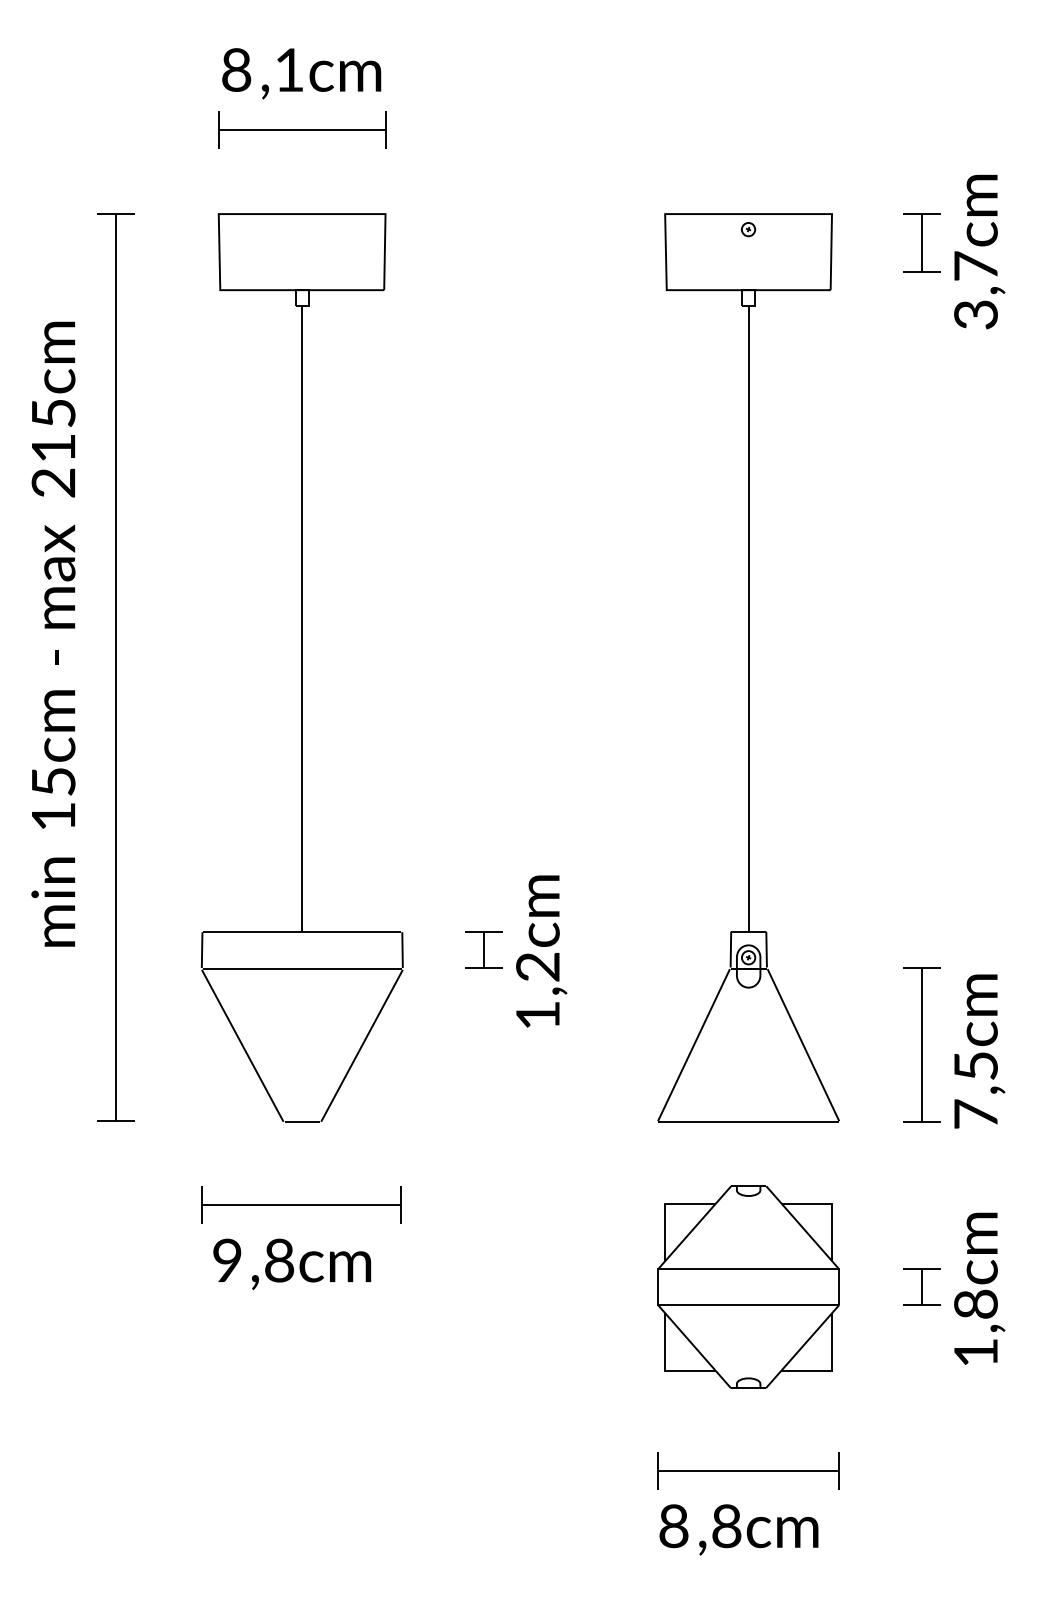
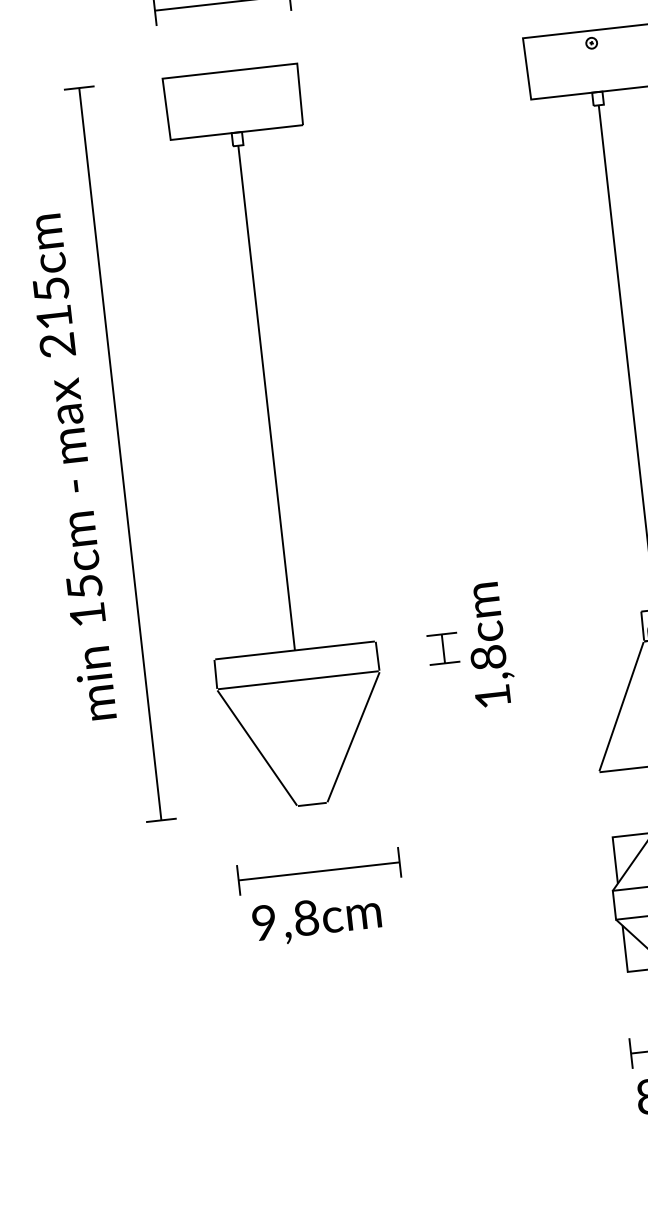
text: (53, 633) -> (71, 466), moved
text: (538, 966) -> (488, 657), 1,2cm -> 1,8cm

